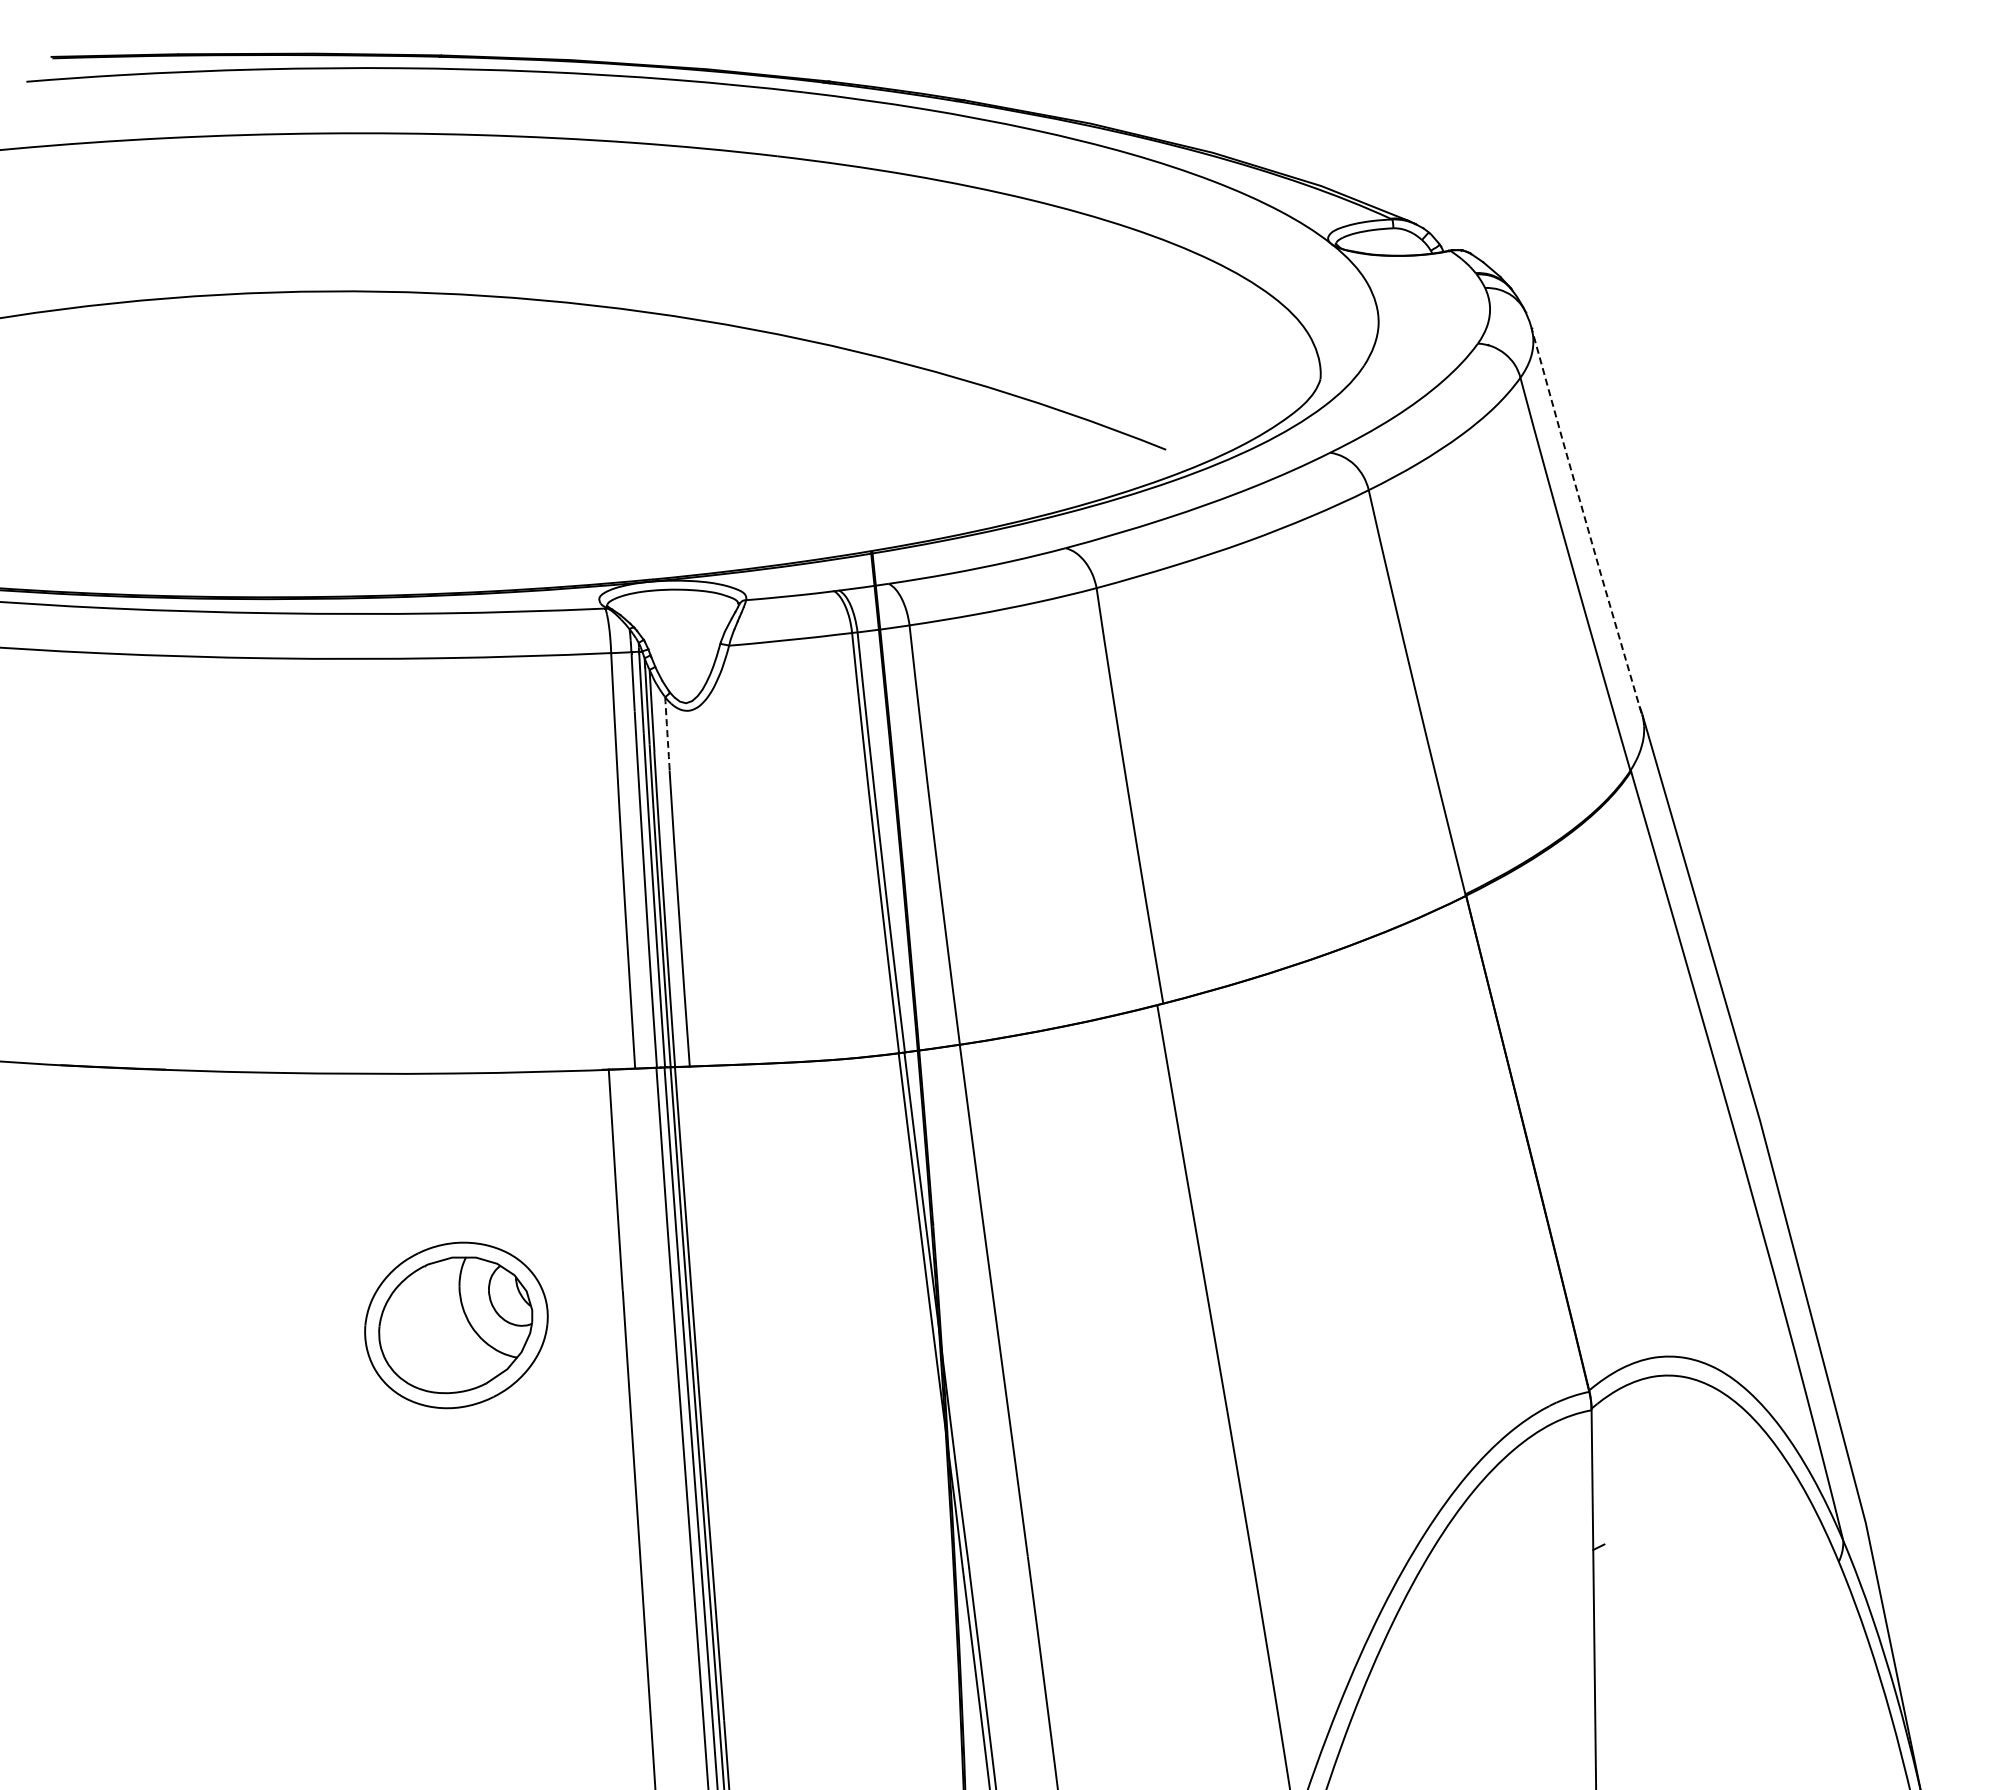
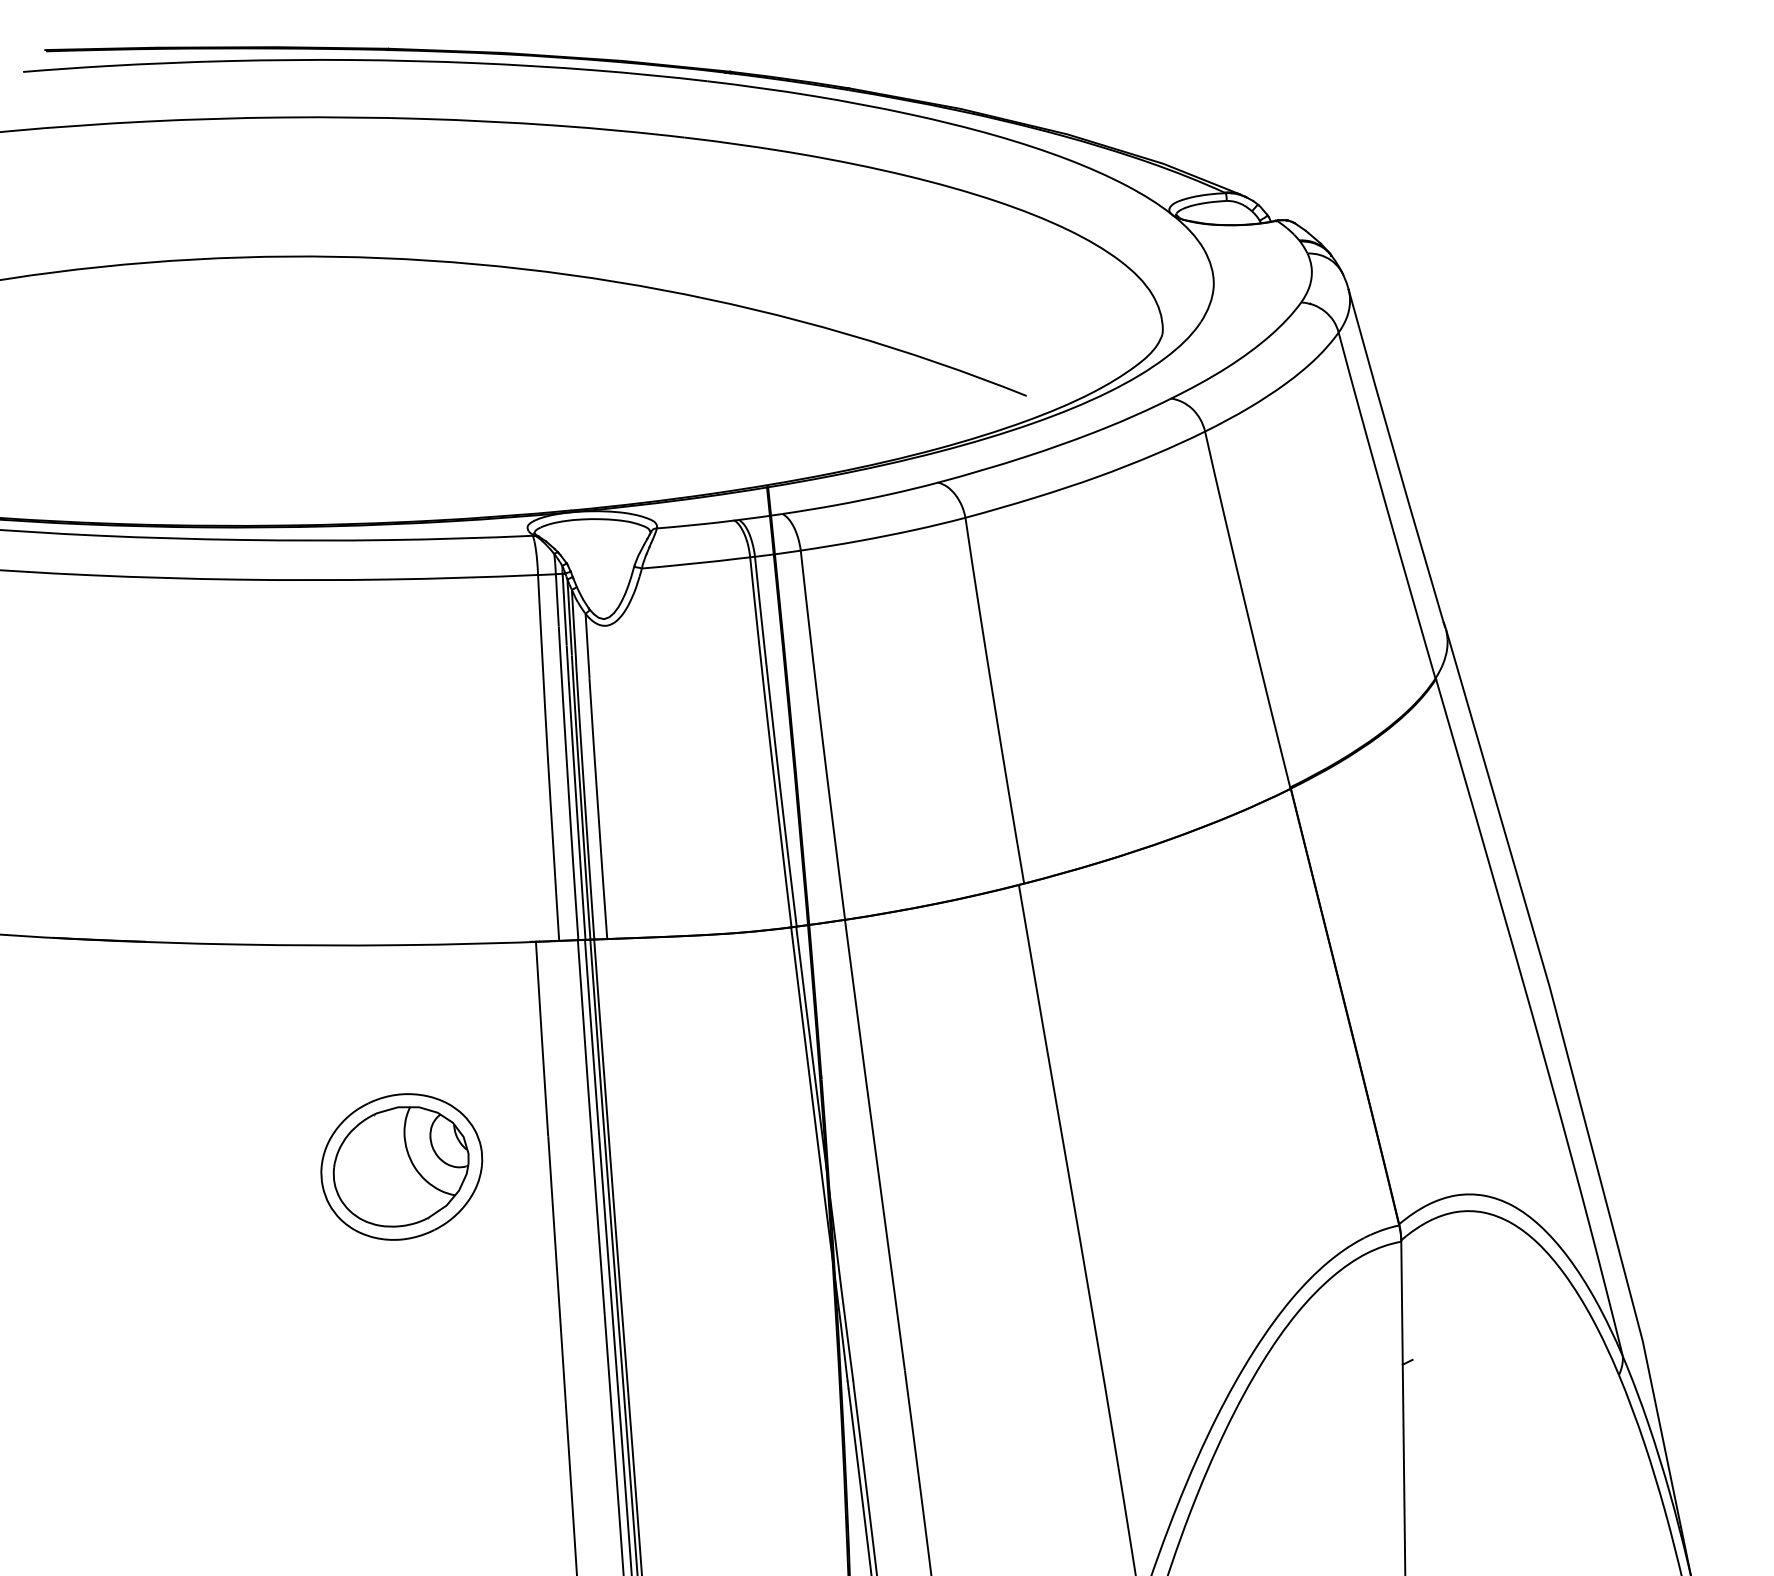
line: (1585, 520) -> (1395, 458), dashed -> solid
arc: (667, 733) -> (587, 645), dashed -> solid

